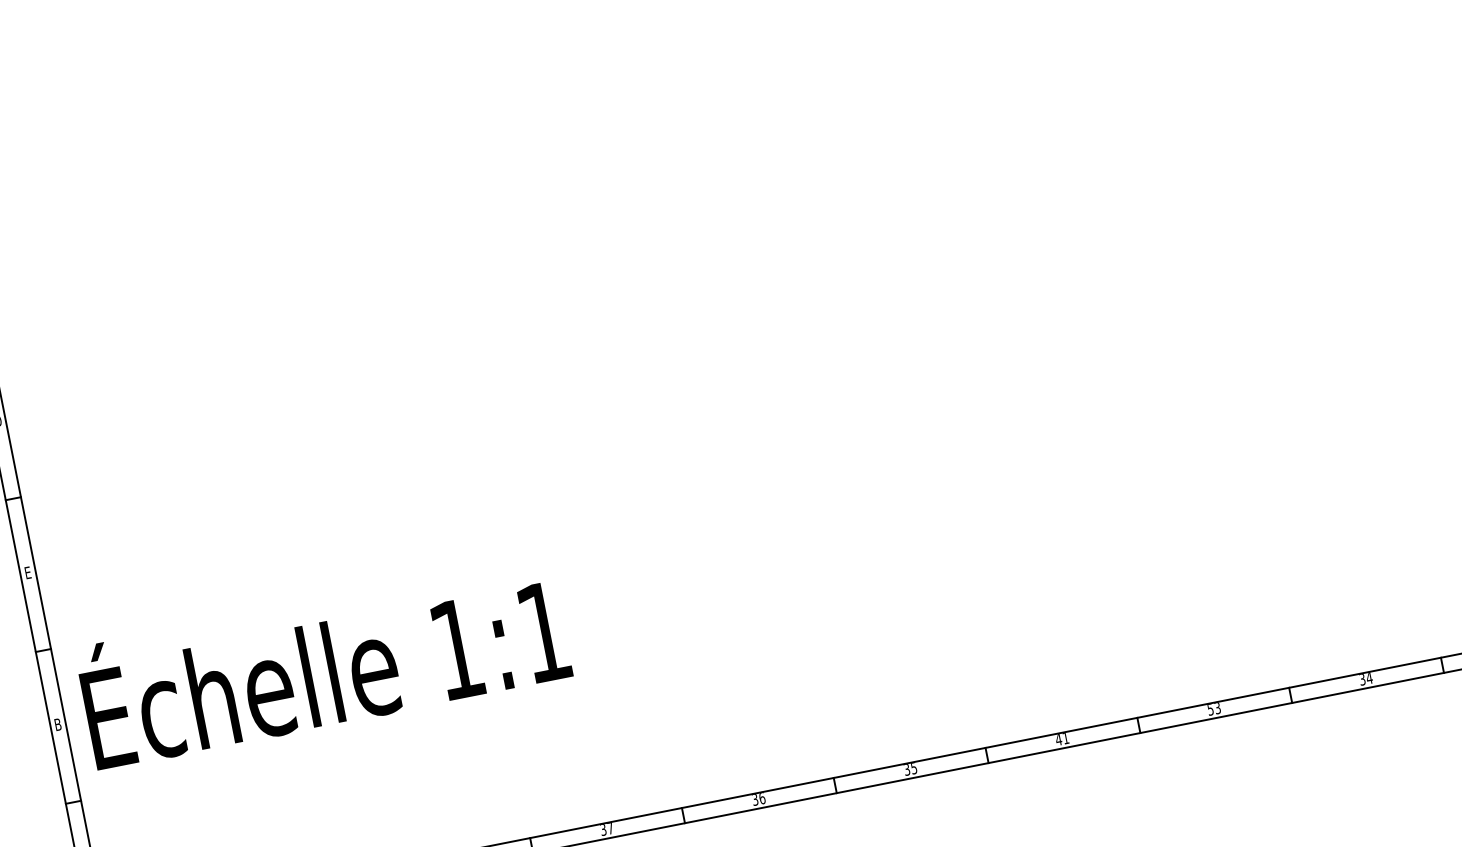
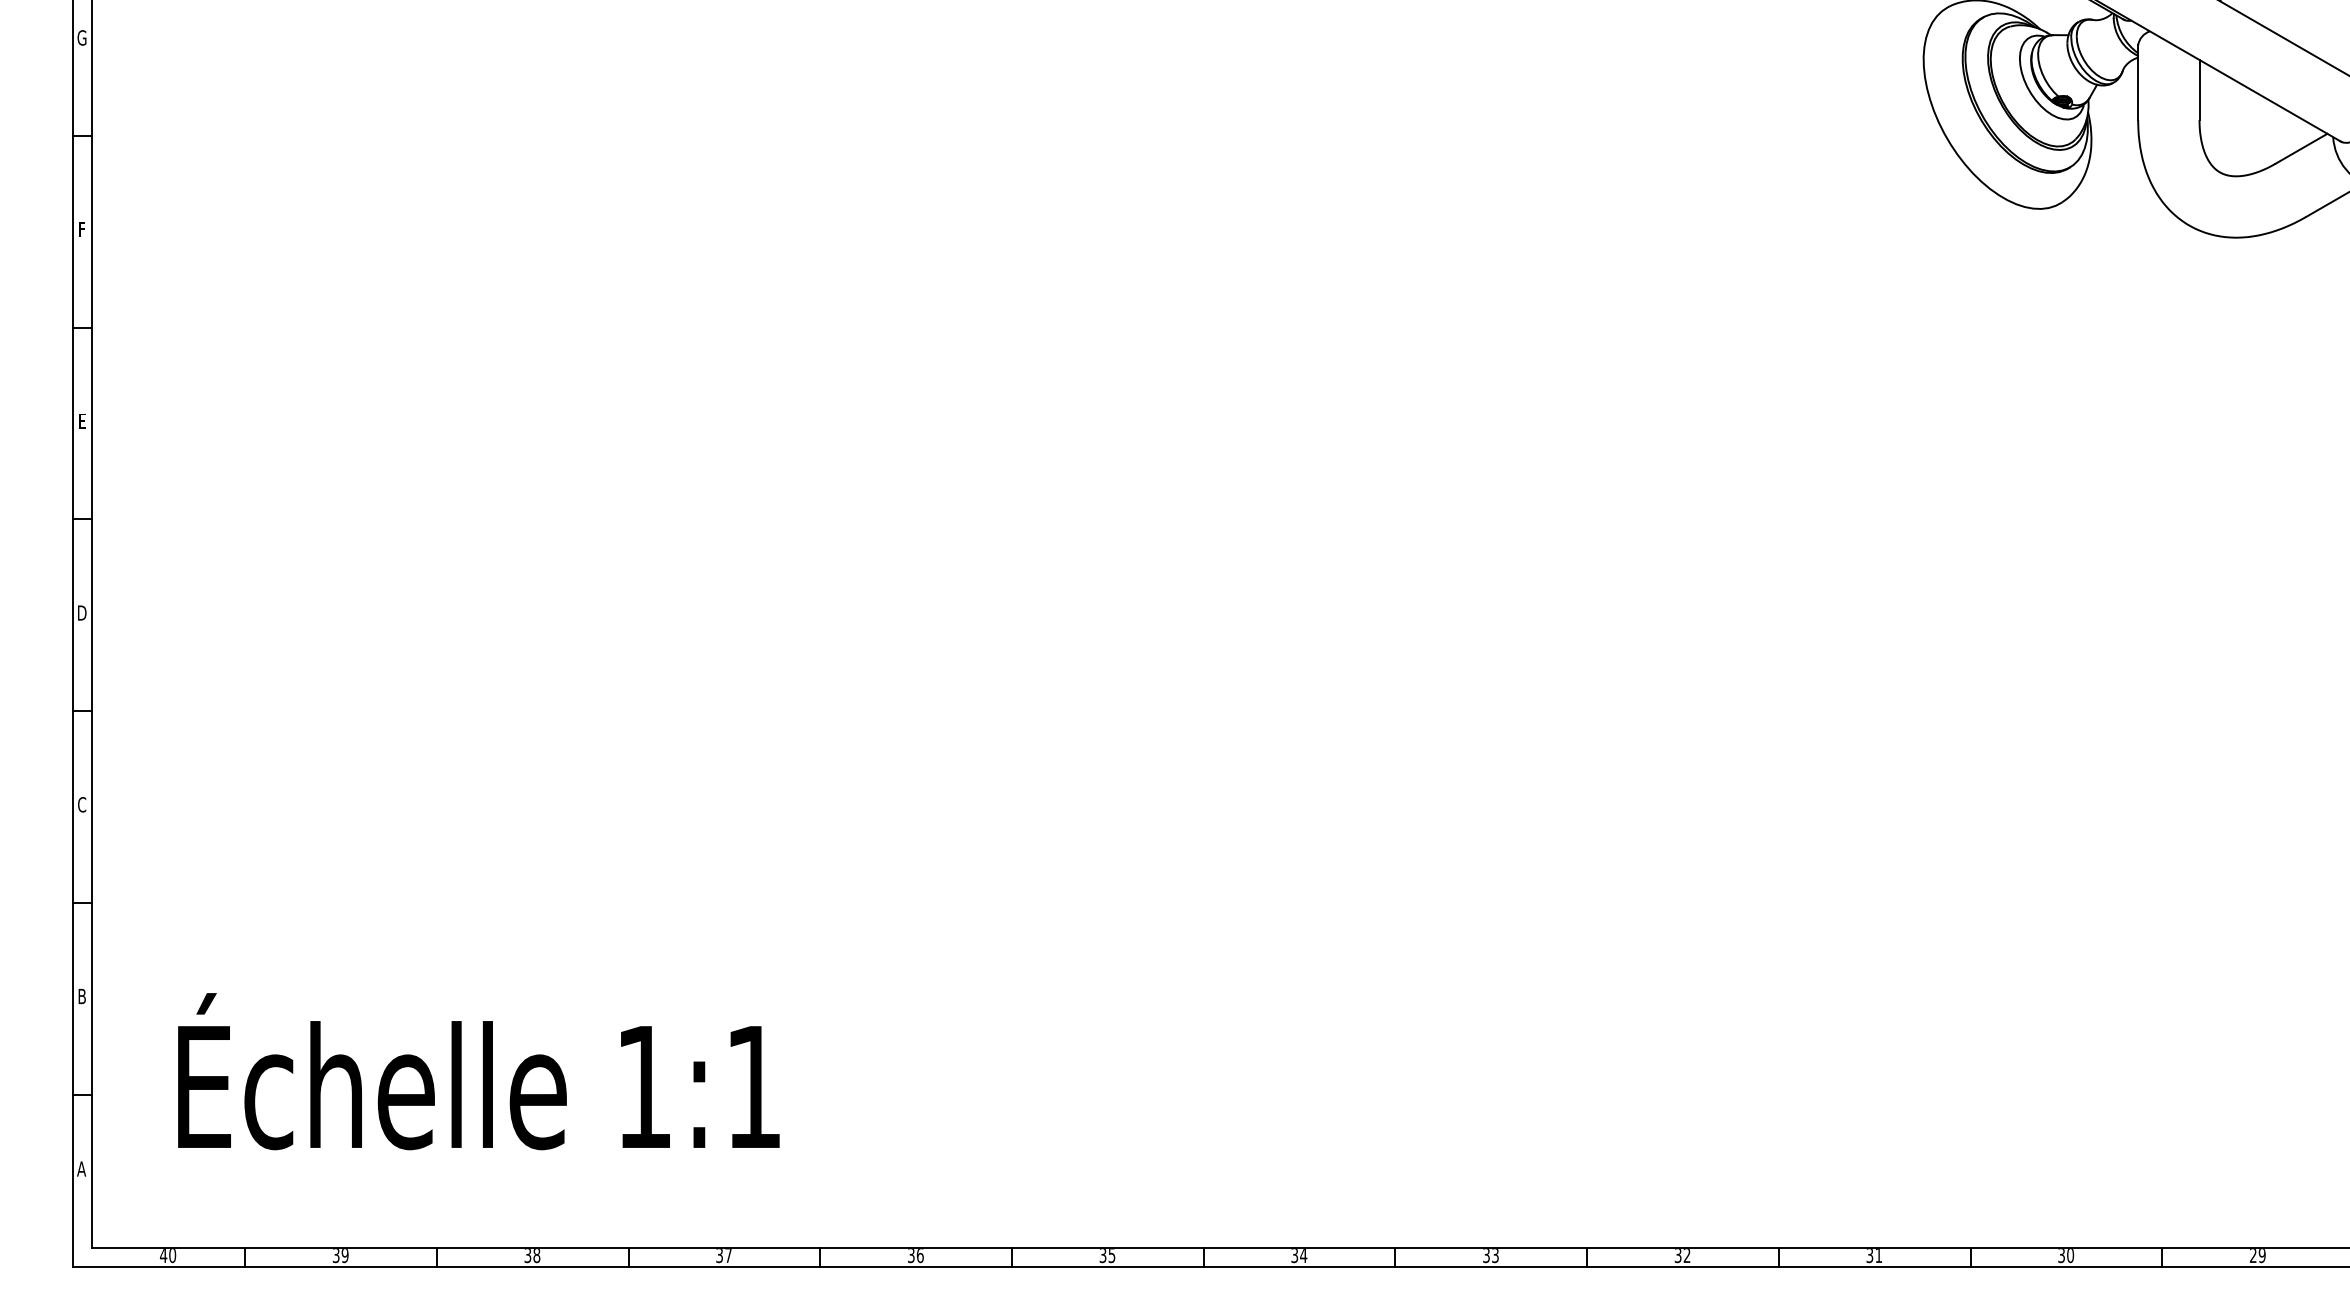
text: (28, 572) -> (82, 804), E -> C
text: (323, 663) -> (478, 1071), moved
text: (1369, 678) -> (1686, 1255), 34 -> 32
text: (1210, 709) -> (1486, 1255), 53 -> 33
text: (1062, 739) -> (1299, 1256), 41 -> 34

